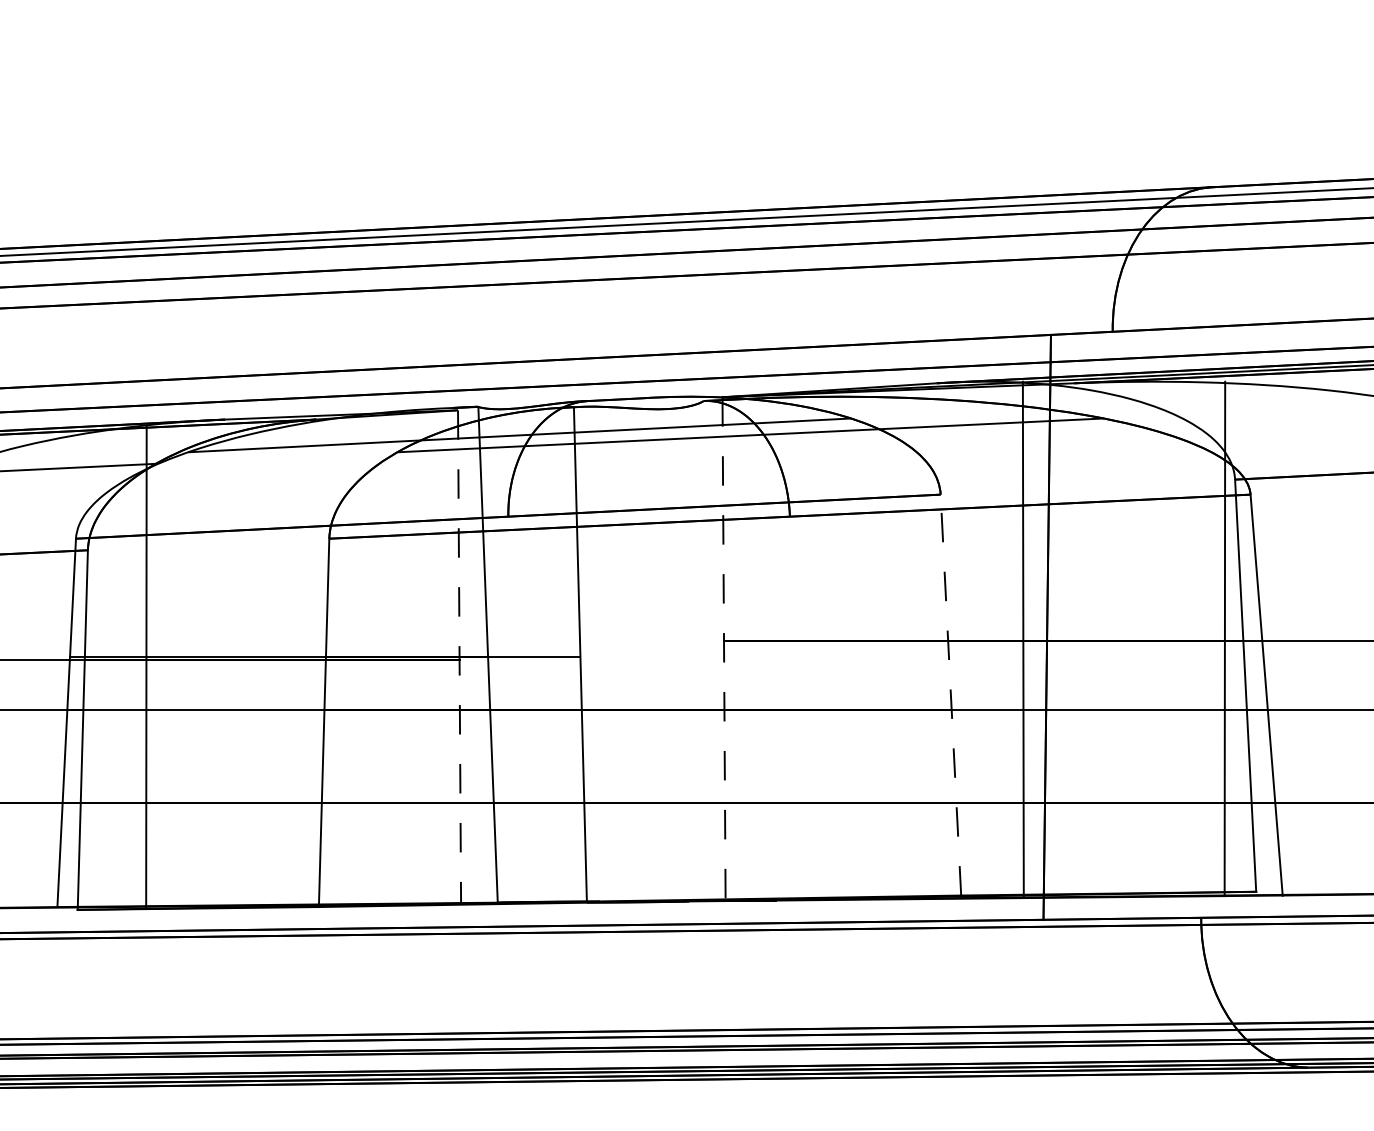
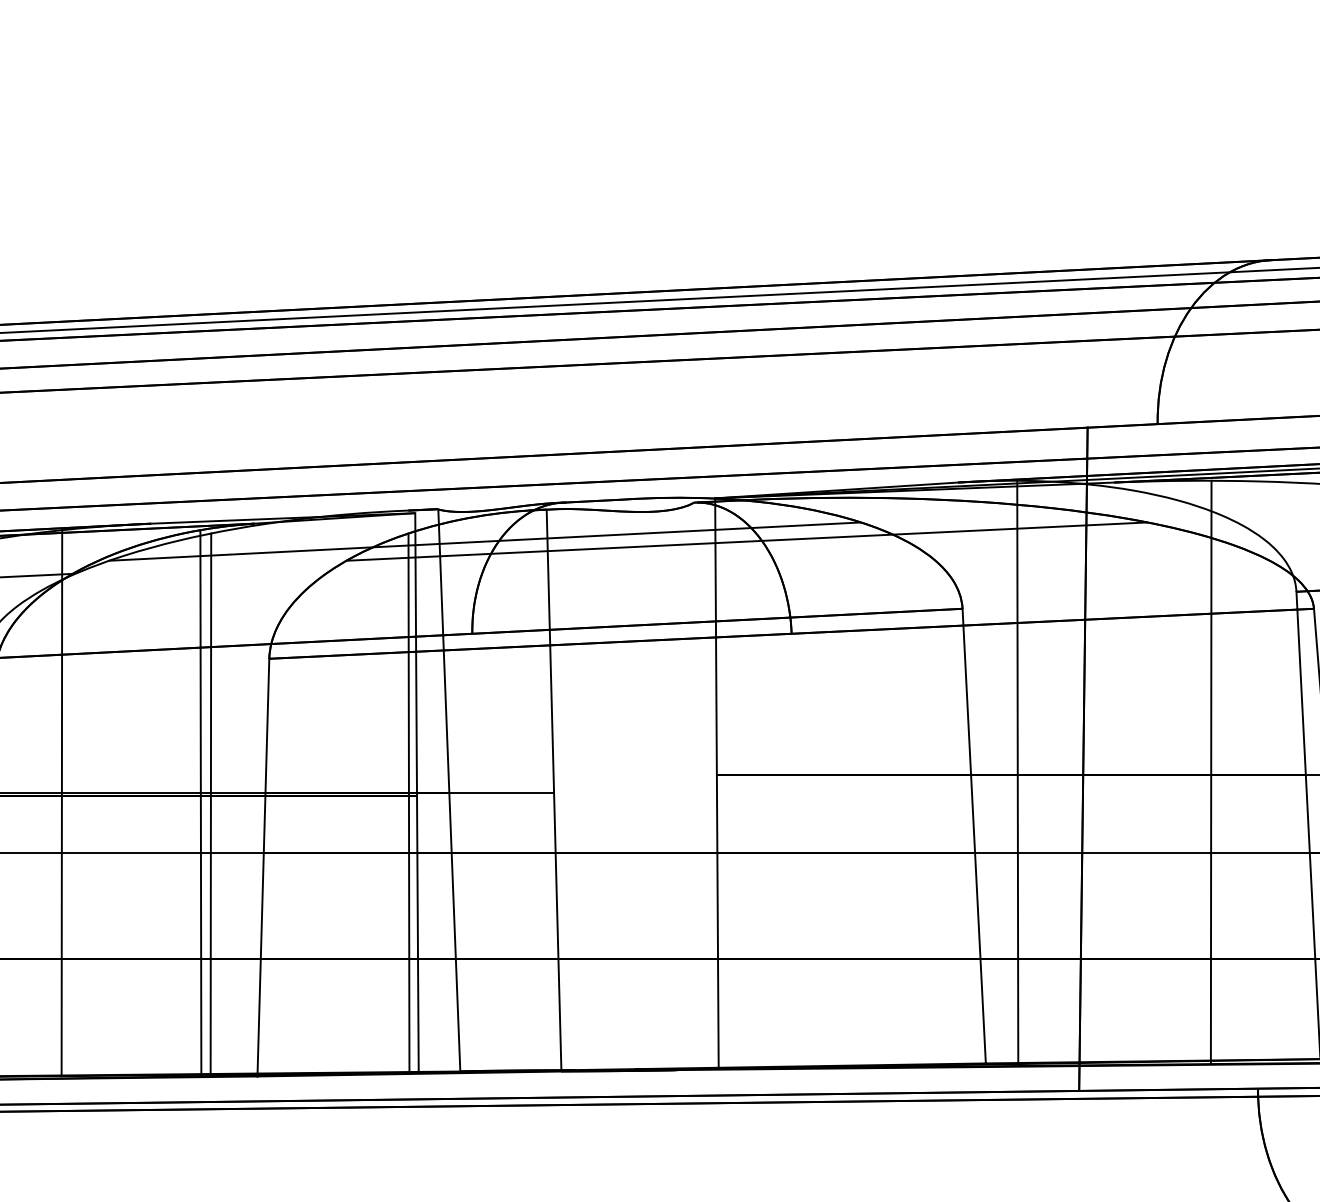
line: (1022, 638) -> (1016, 771), moved
line: (1224, 638) -> (1210, 771), moved
line: (724, 648) -> (717, 783), dashed -> solid
line: (459, 657) -> (416, 793), dashed -> solid
line: (268, 665) -> (200, 802), added
line: (277, 666) -> (210, 803), added
line: (452, 666) -> (408, 803), added
line: (950, 695) -> (973, 836), dashed -> solid

